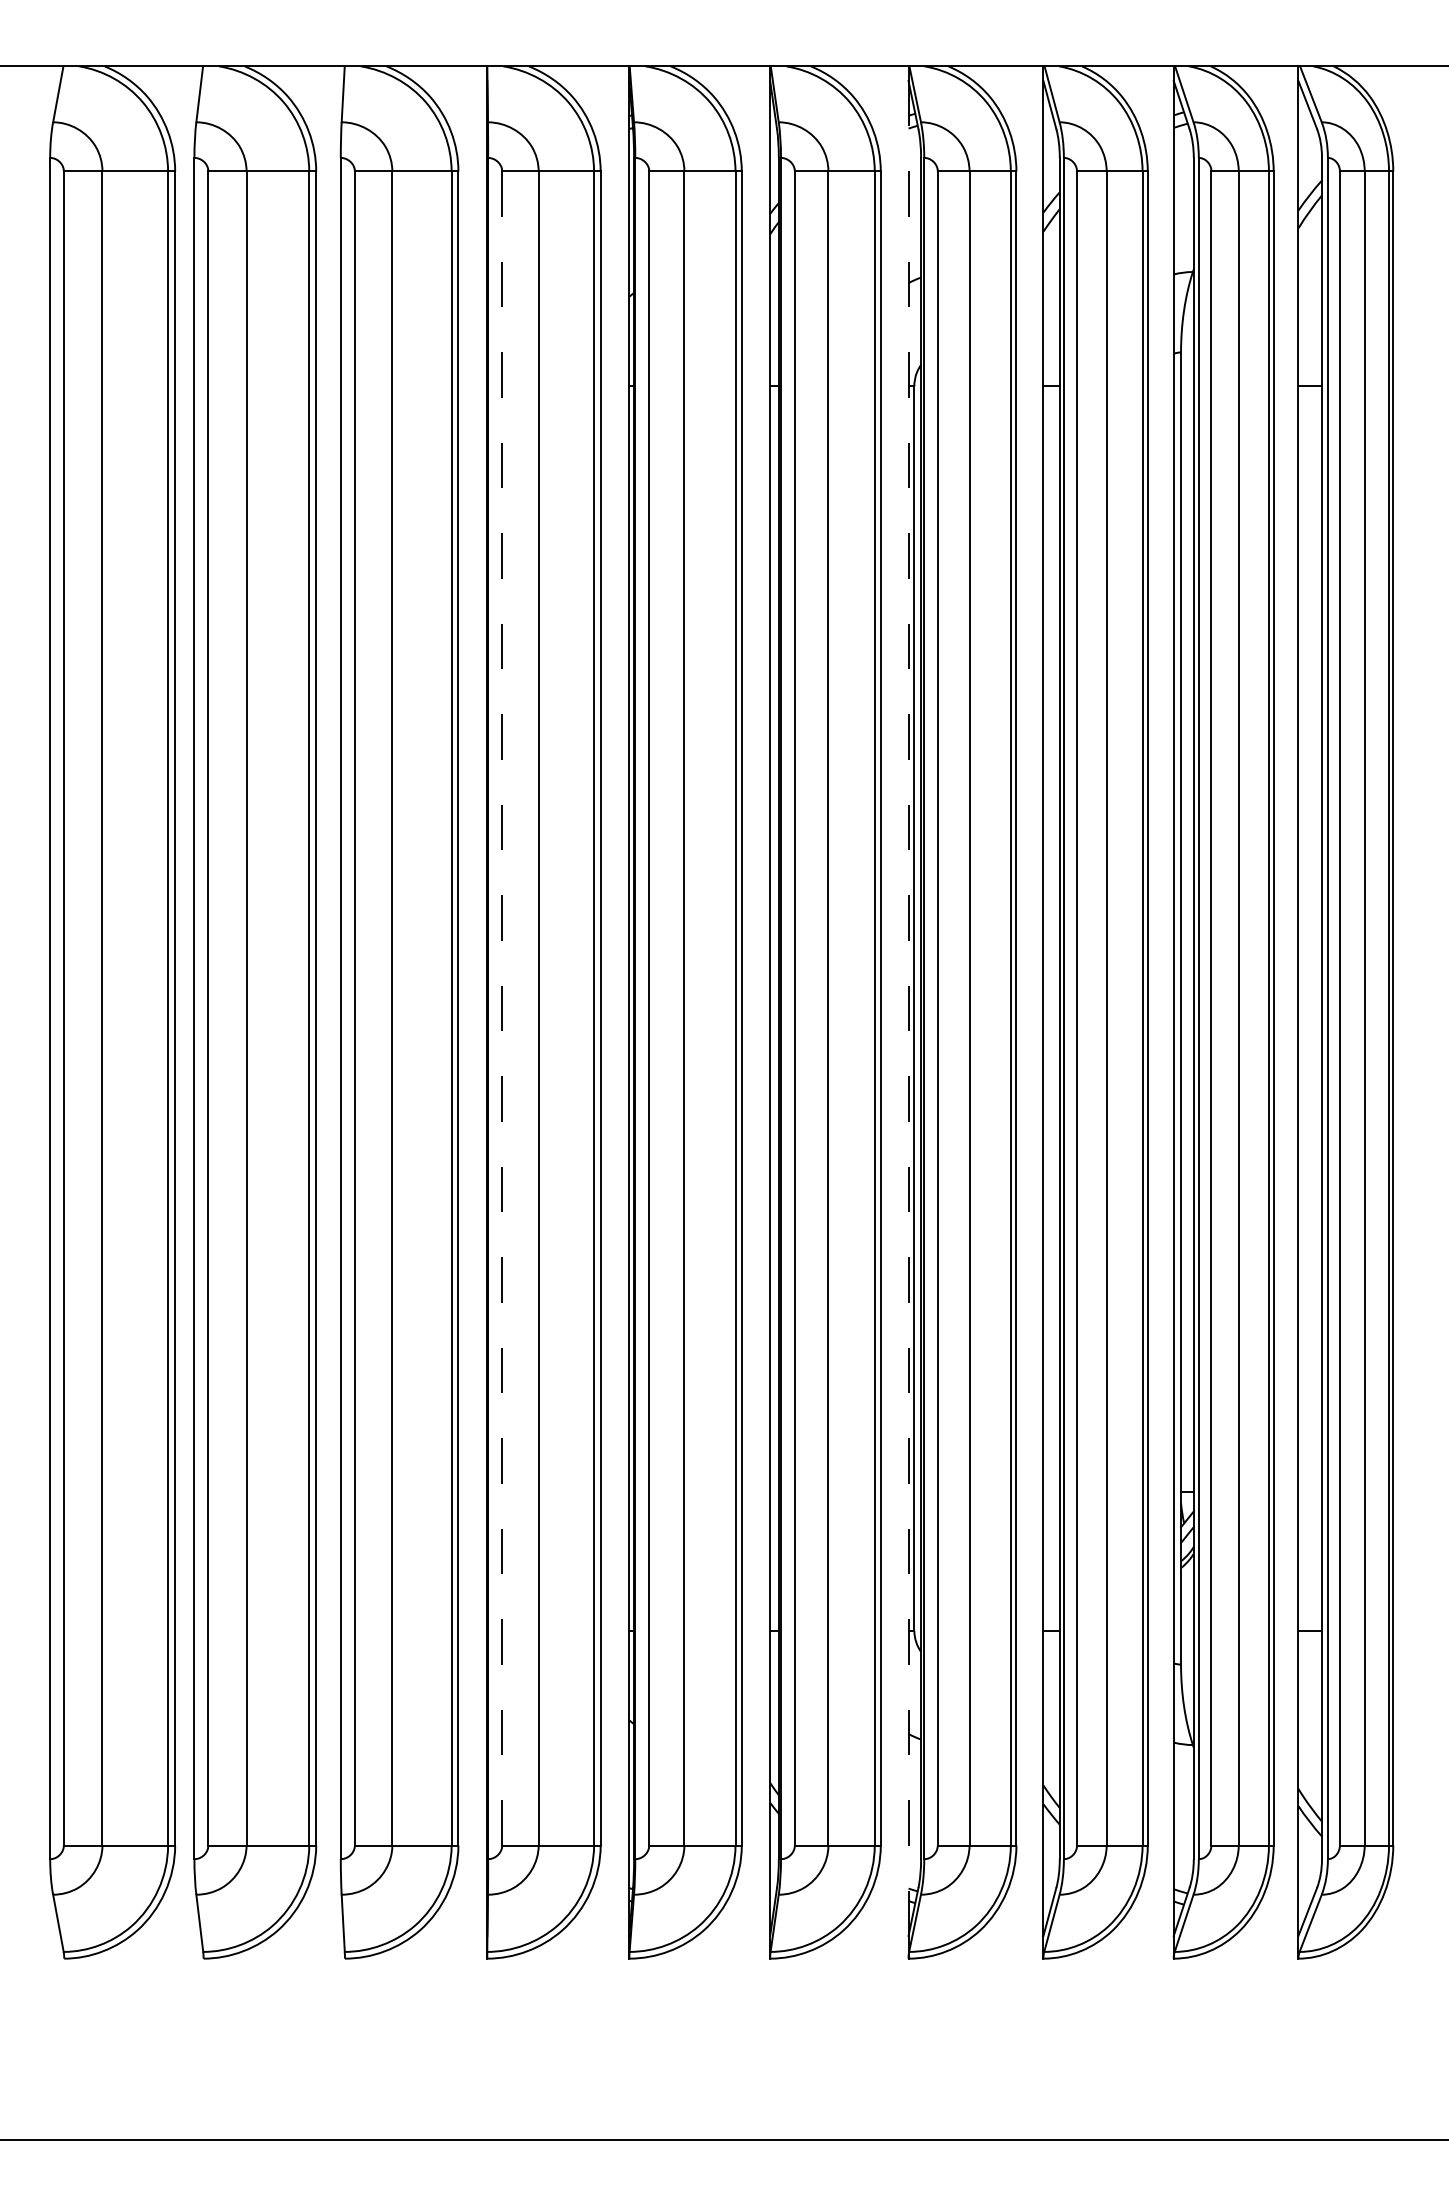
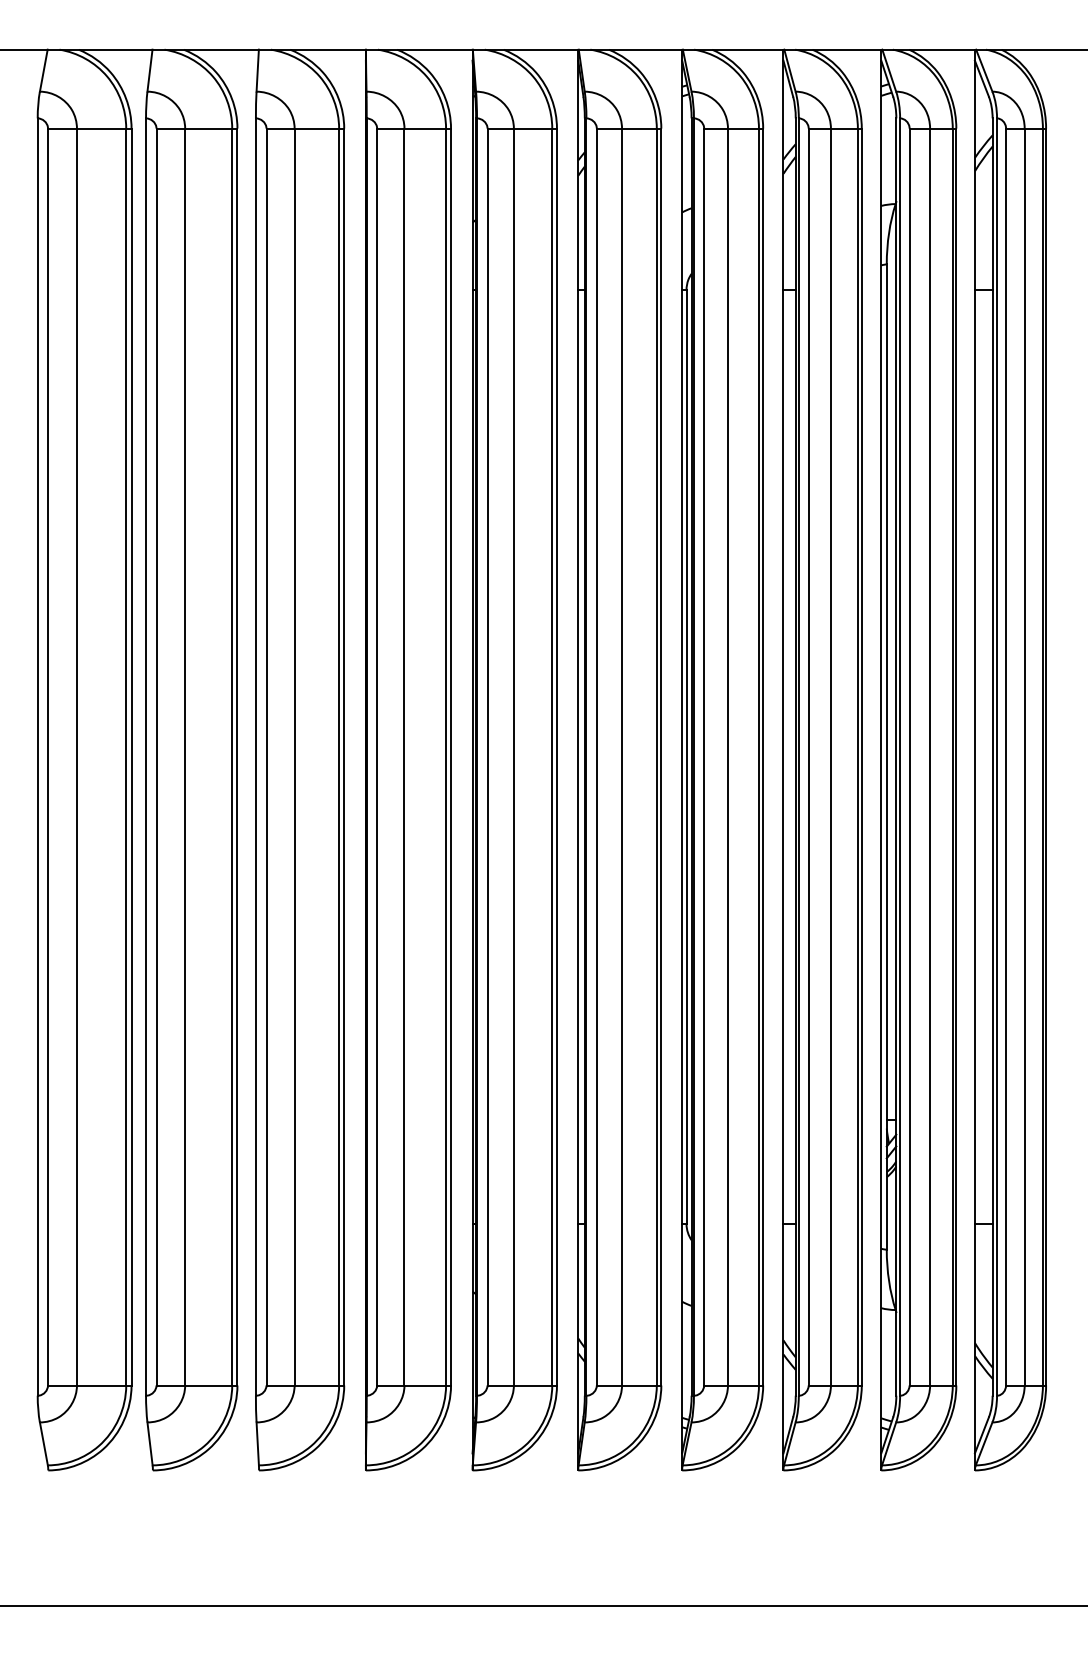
line: (908, 1007) -> (682, 756), dashed -> solid
line: (502, 1009) -> (377, 757), dashed -> solid

